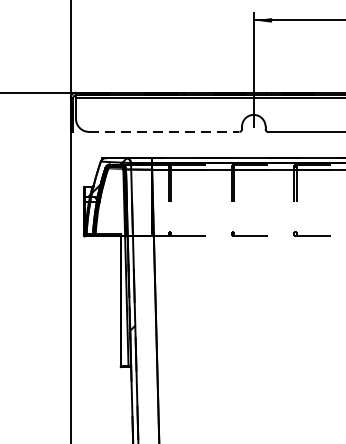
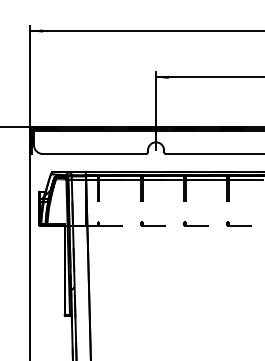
line: (164, 131) -> (94, 153), dashed -> solid

